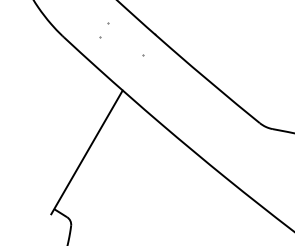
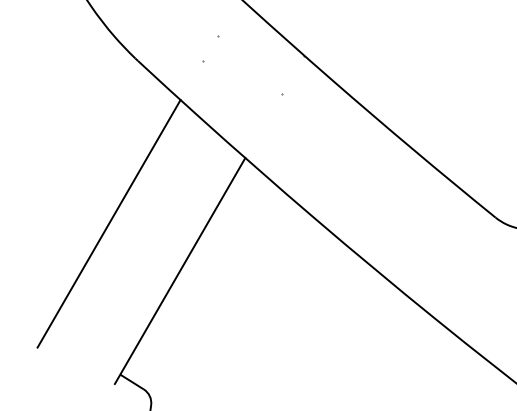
line: (47, 126) -> (107, 223), added

